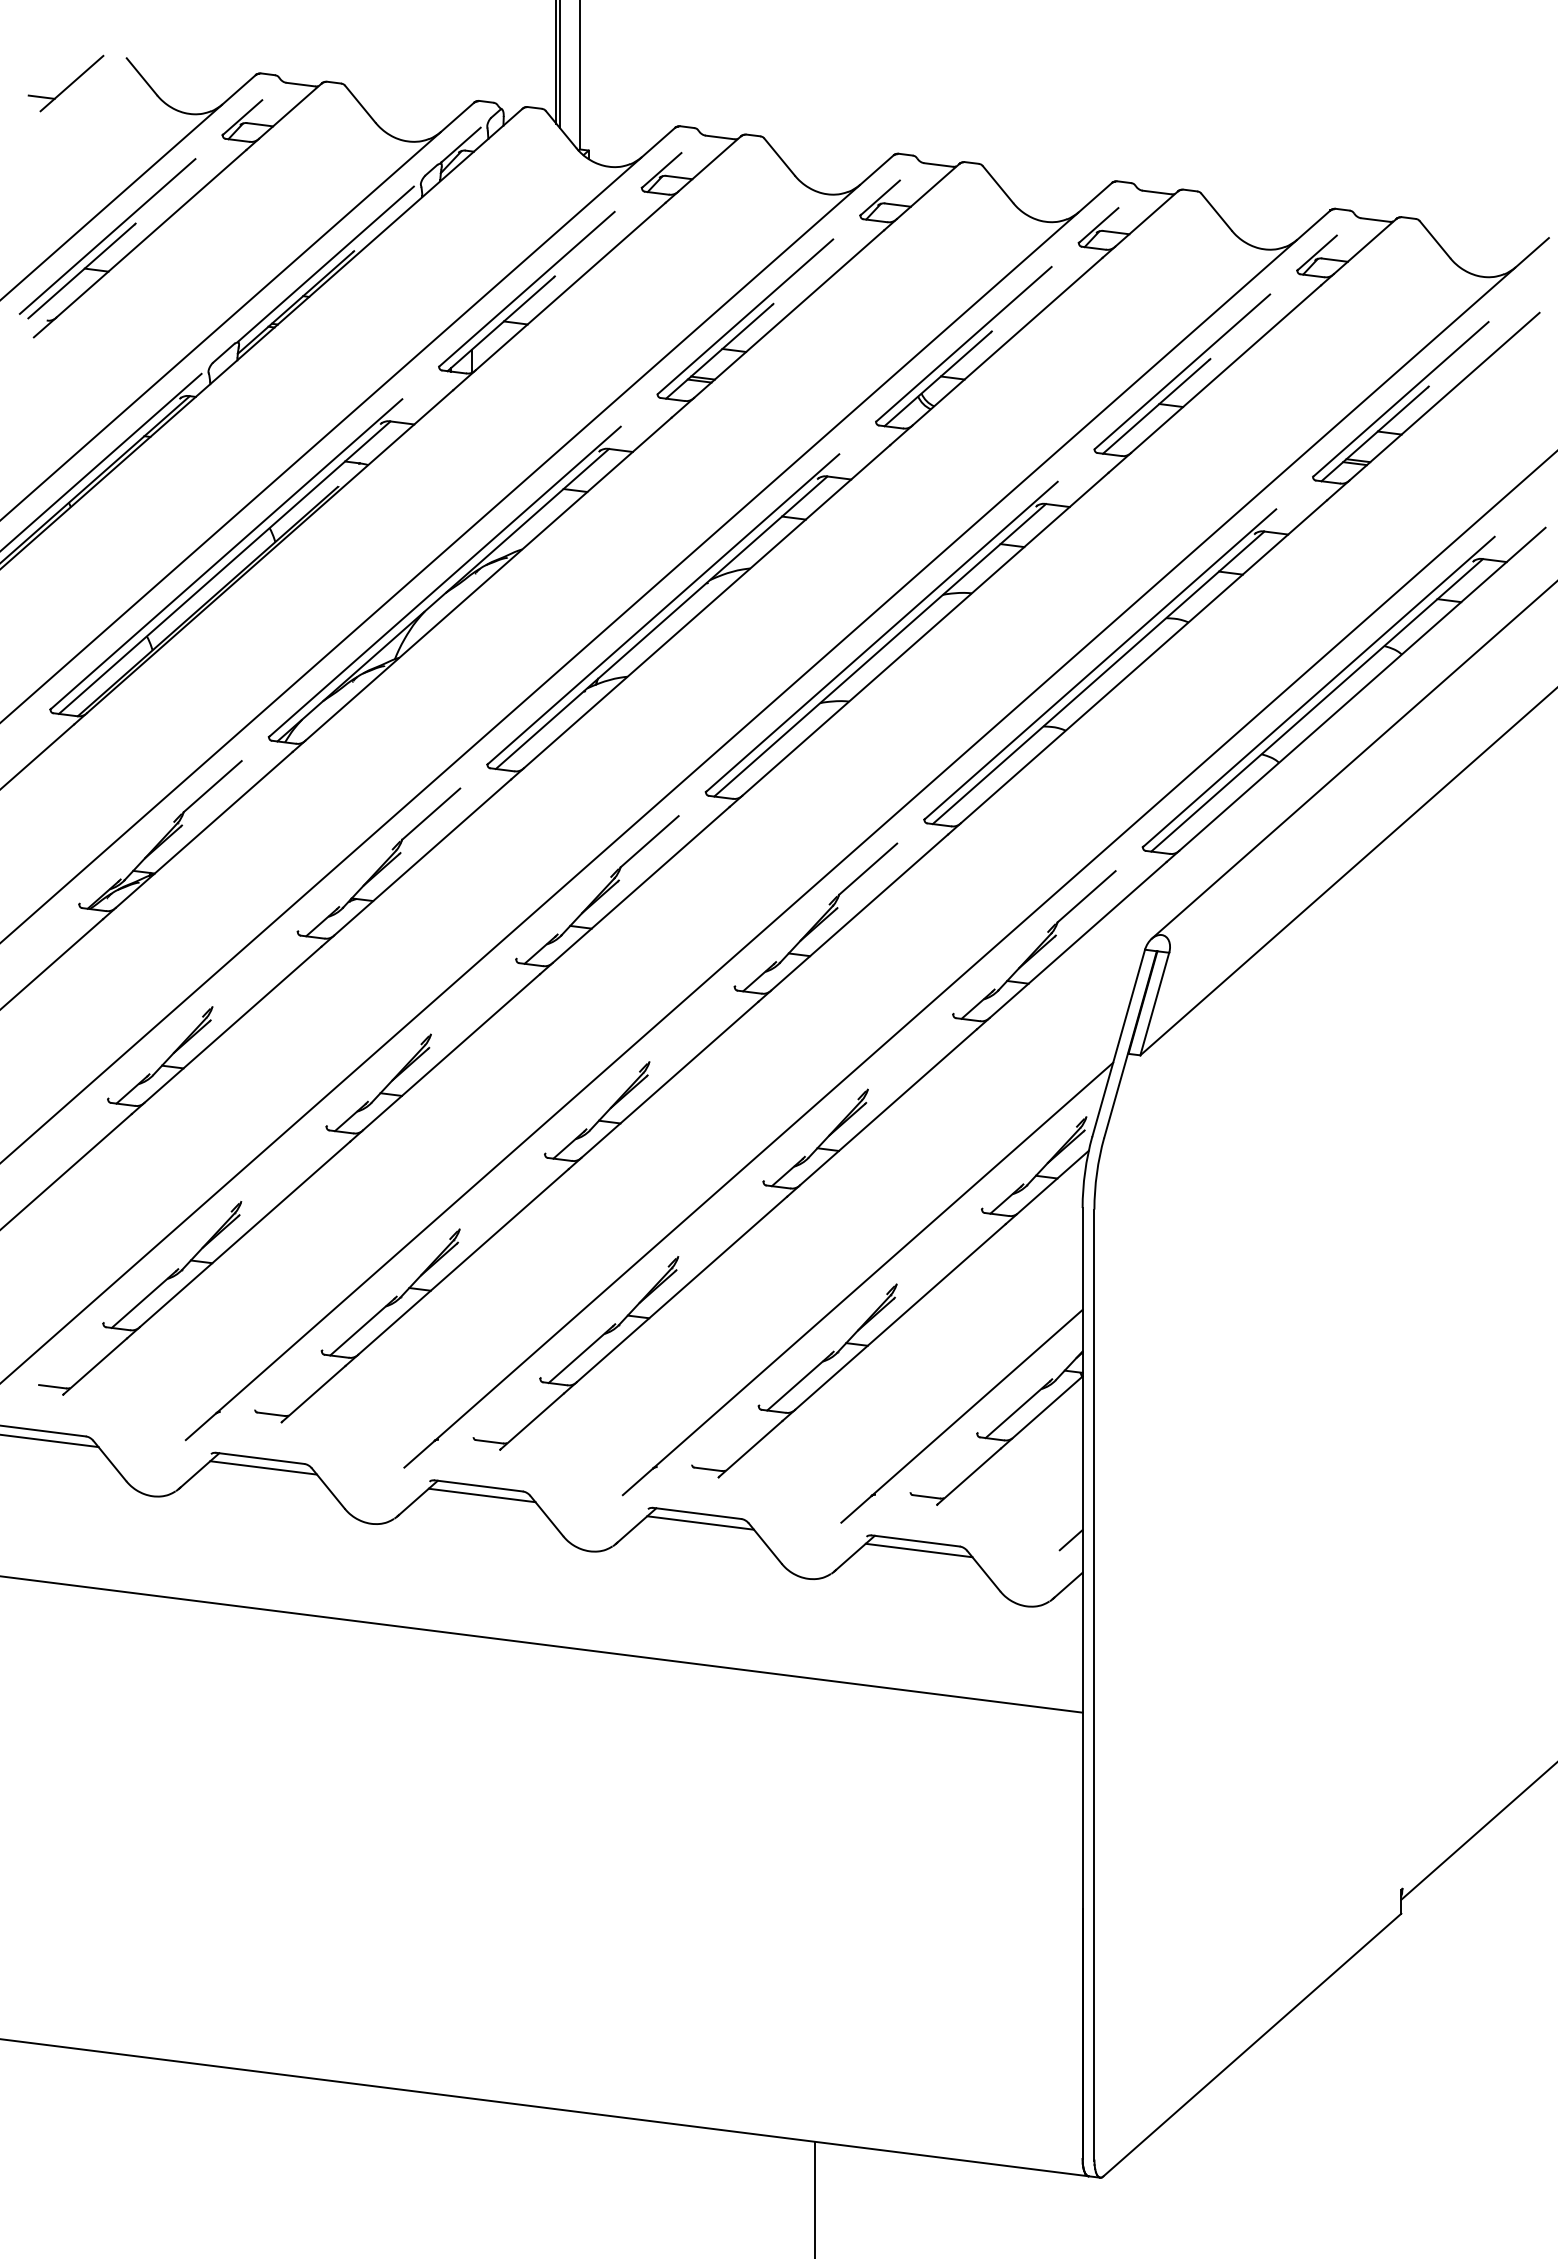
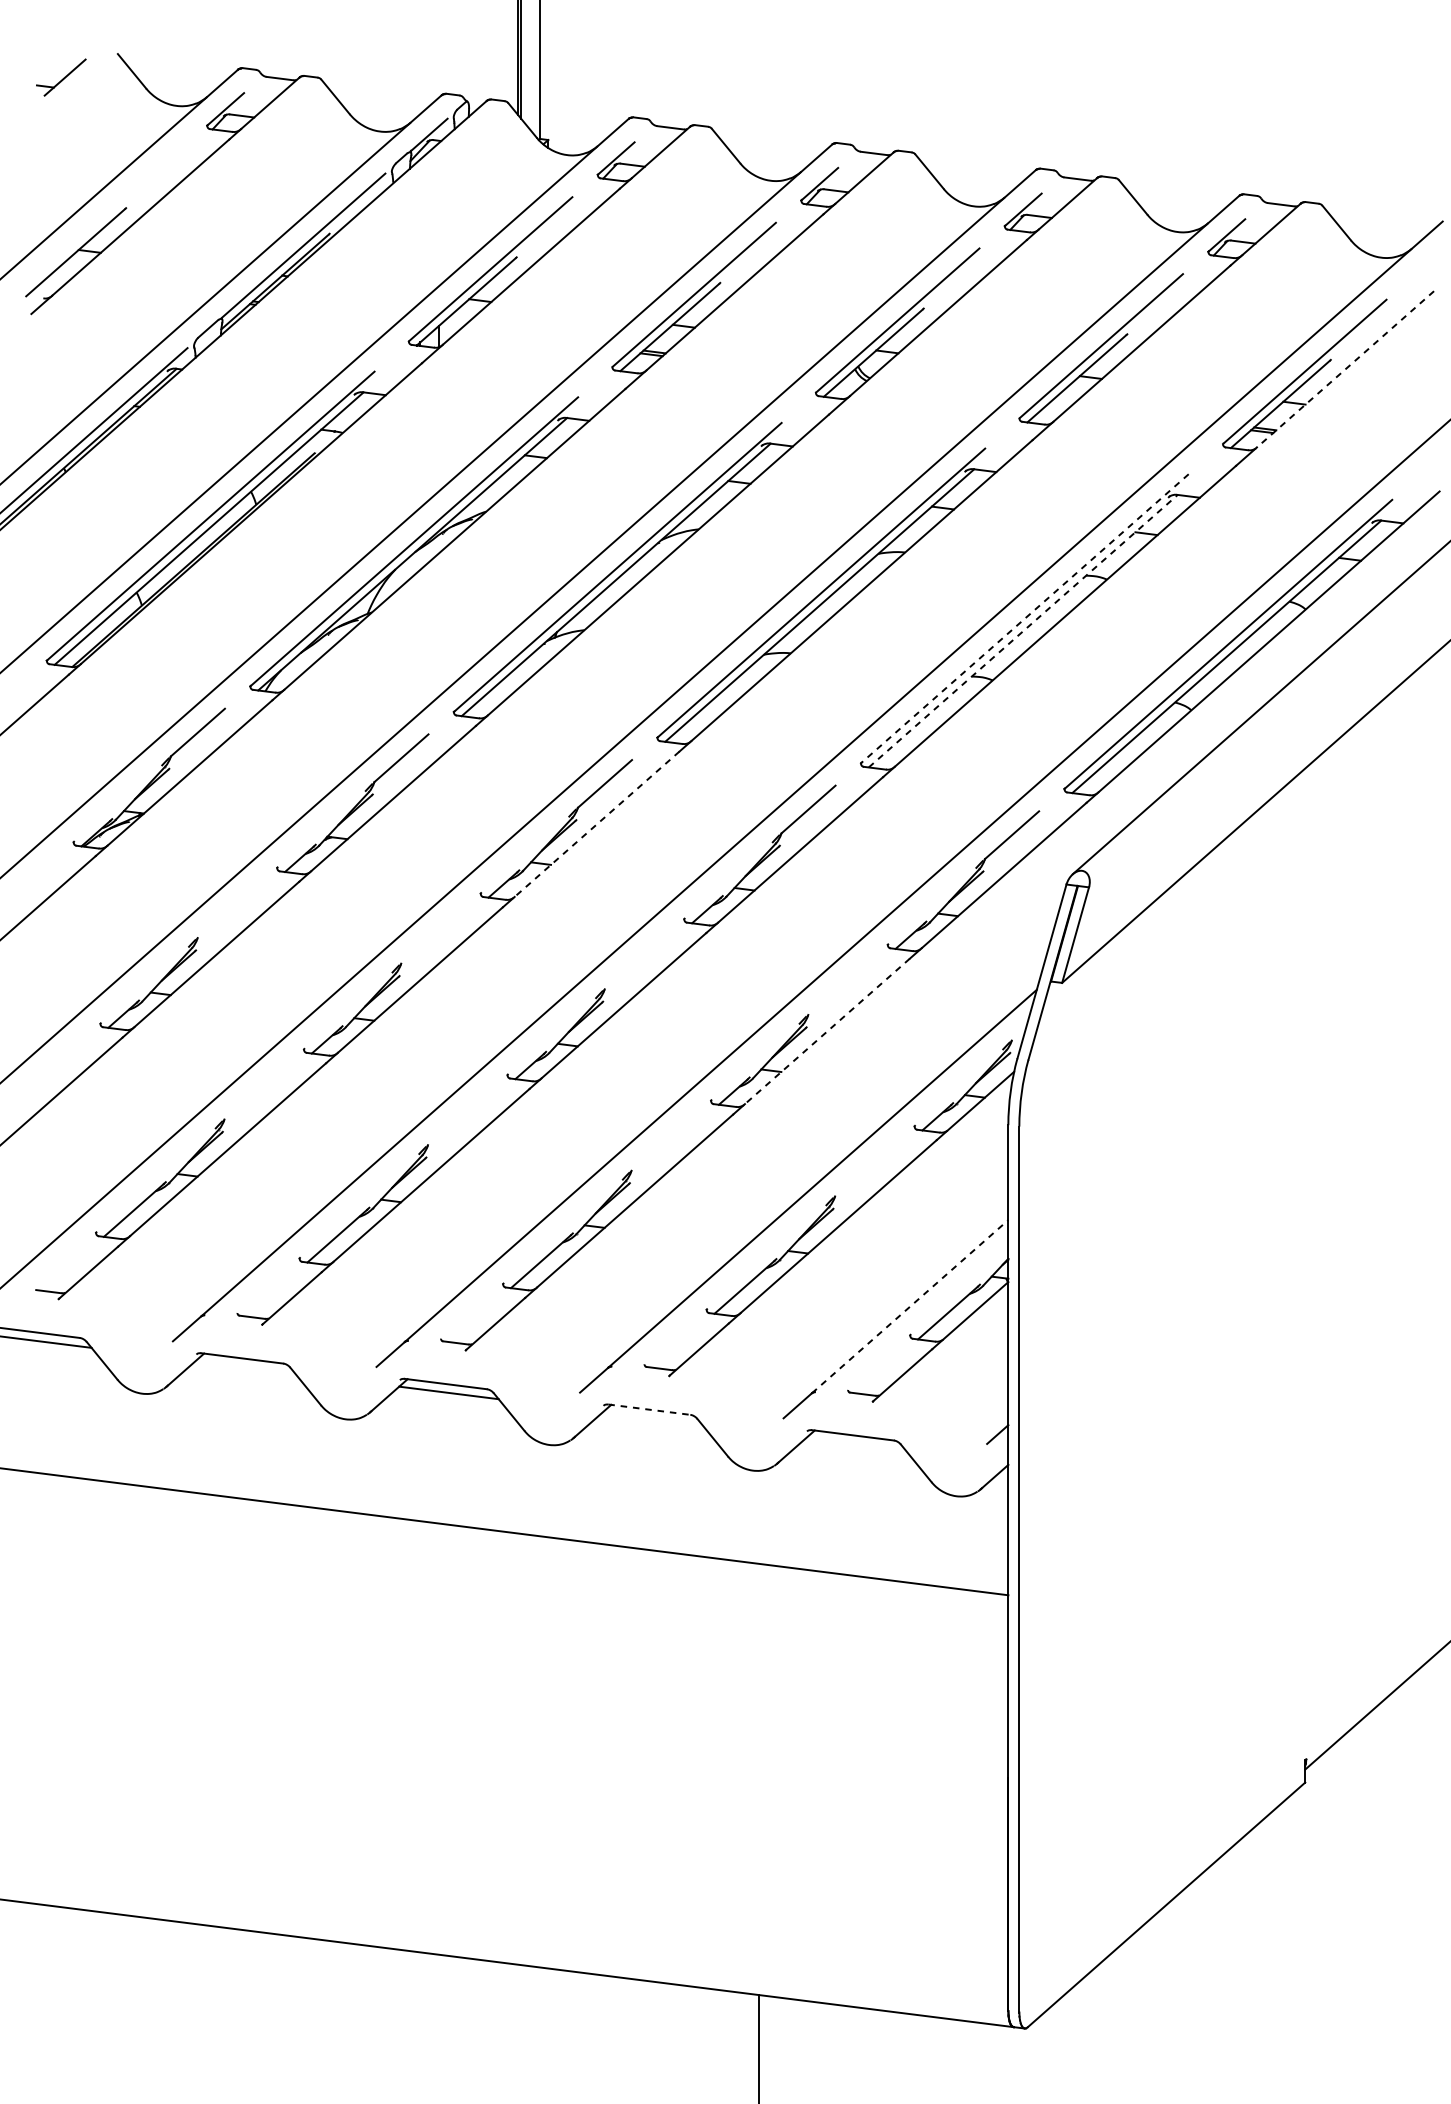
part: (65, 83) -> (60, 77), size x0.7
line: (107, 236) -> (99, 220), removed
line: (1444, 396) -> (1345, 369), solid -> dashed
line: (1100, 664) -> (1025, 618), solid -> dashed
line: (1099, 677) -> (1024, 630), solid -> dashed
line: (640, 885) -> (596, 824), solid -> dashed
line: (888, 1107) -> (827, 1031), solid -> dashed
line: (977, 1402) -> (910, 1306), solid -> dashed
line: (263, 1467) -> (245, 1366), removed
line: (697, 1513) -> (649, 1409), solid -> dashed
line: (700, 1522) -> (652, 1418), removed
line: (918, 1550) -> (855, 1444), removed

